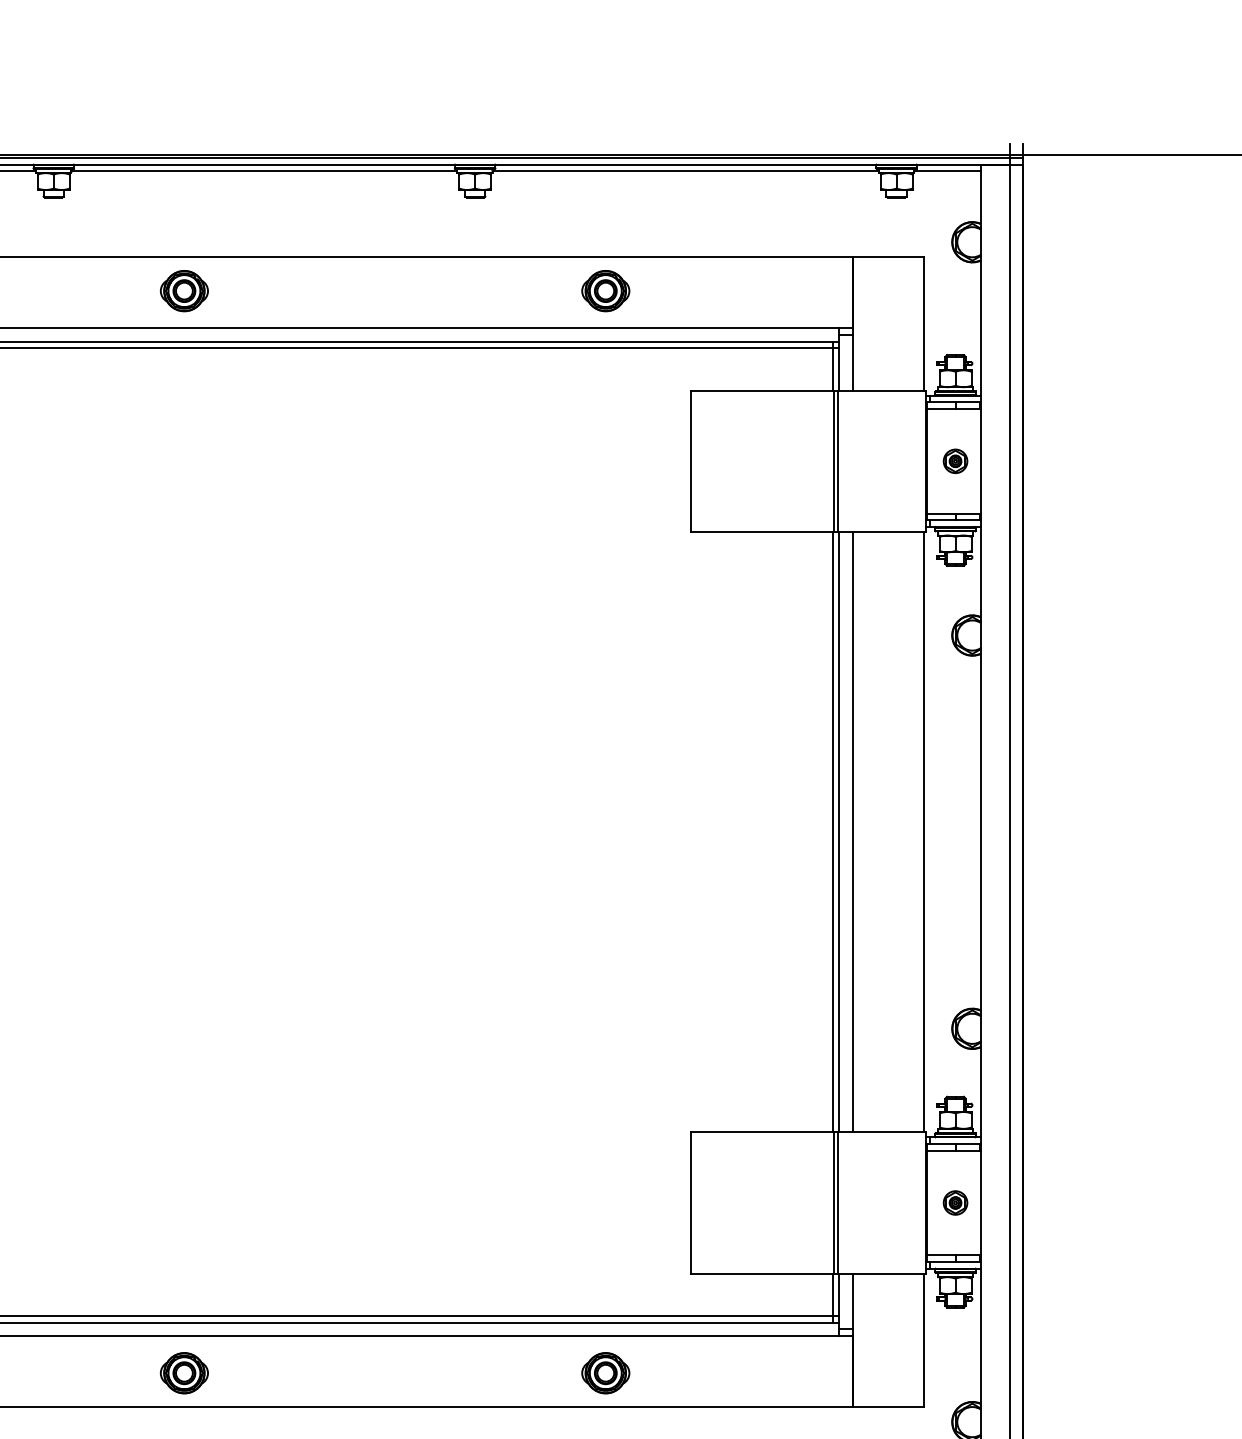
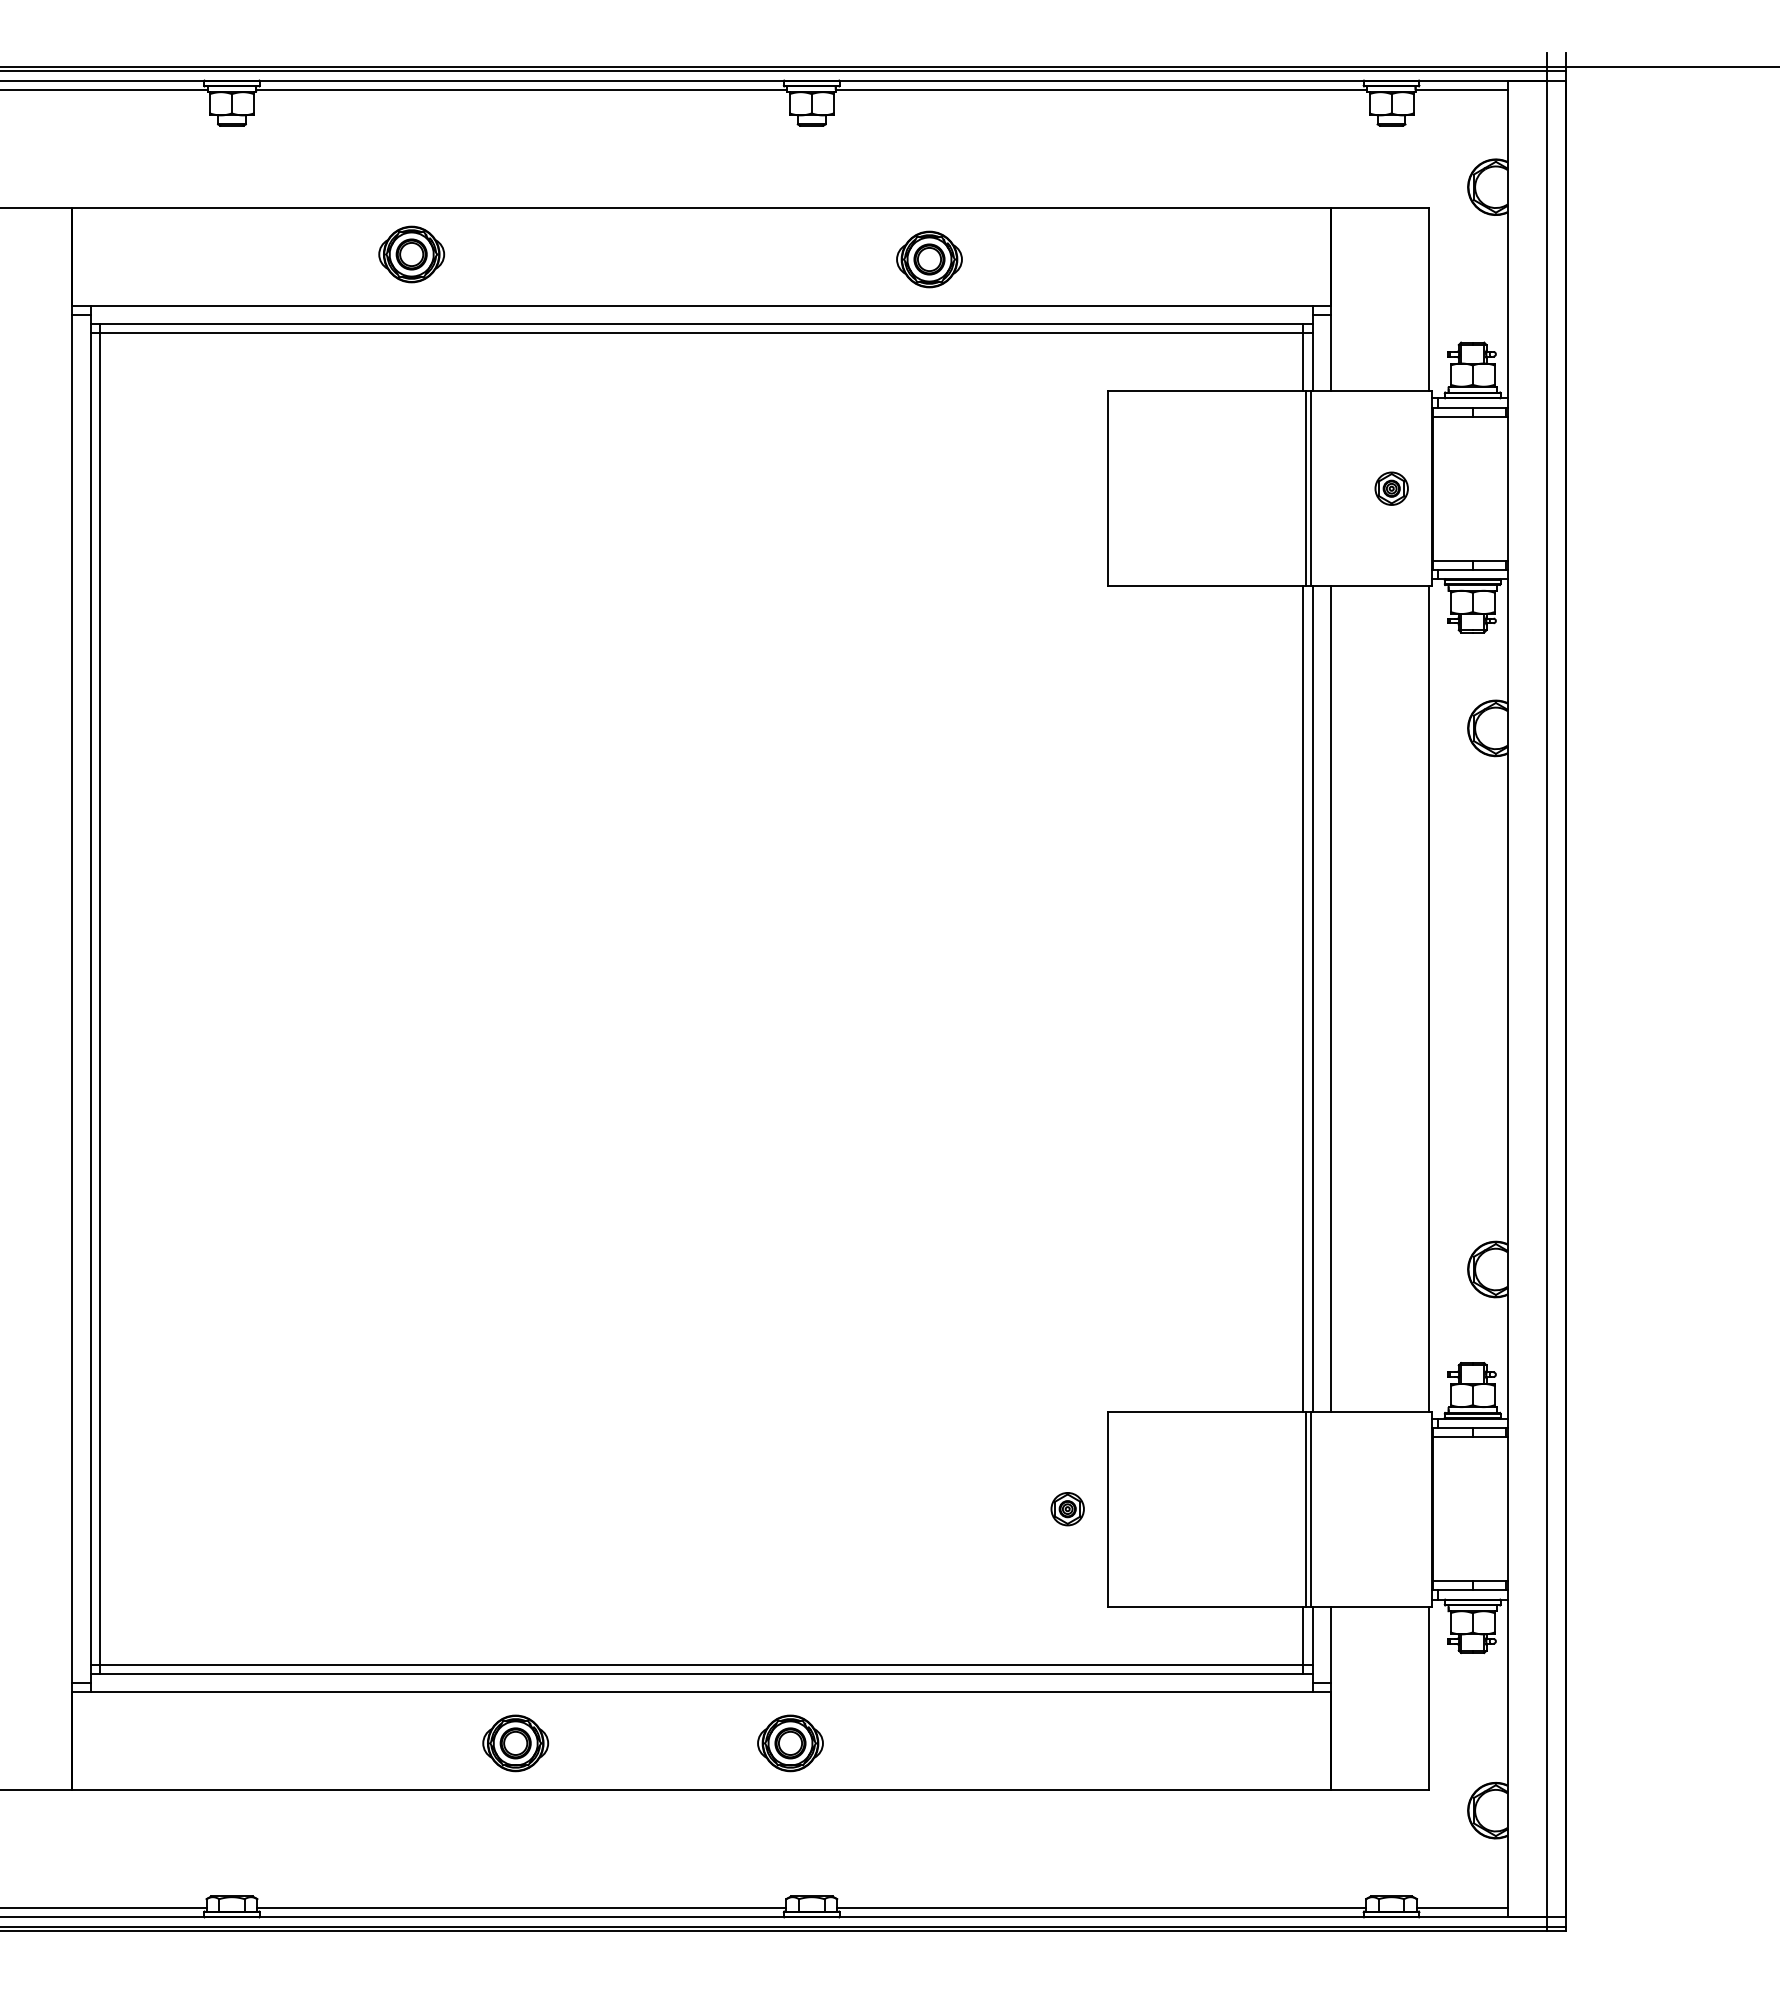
part: (605, 291) -> (929, 259), moved
part: (955, 461) -> (1391, 488), moved
part: (955, 1203) -> (1067, 1509), moved
part: (184, 1373) -> (515, 1743), moved
part: (605, 1373) -> (790, 1743), moved

